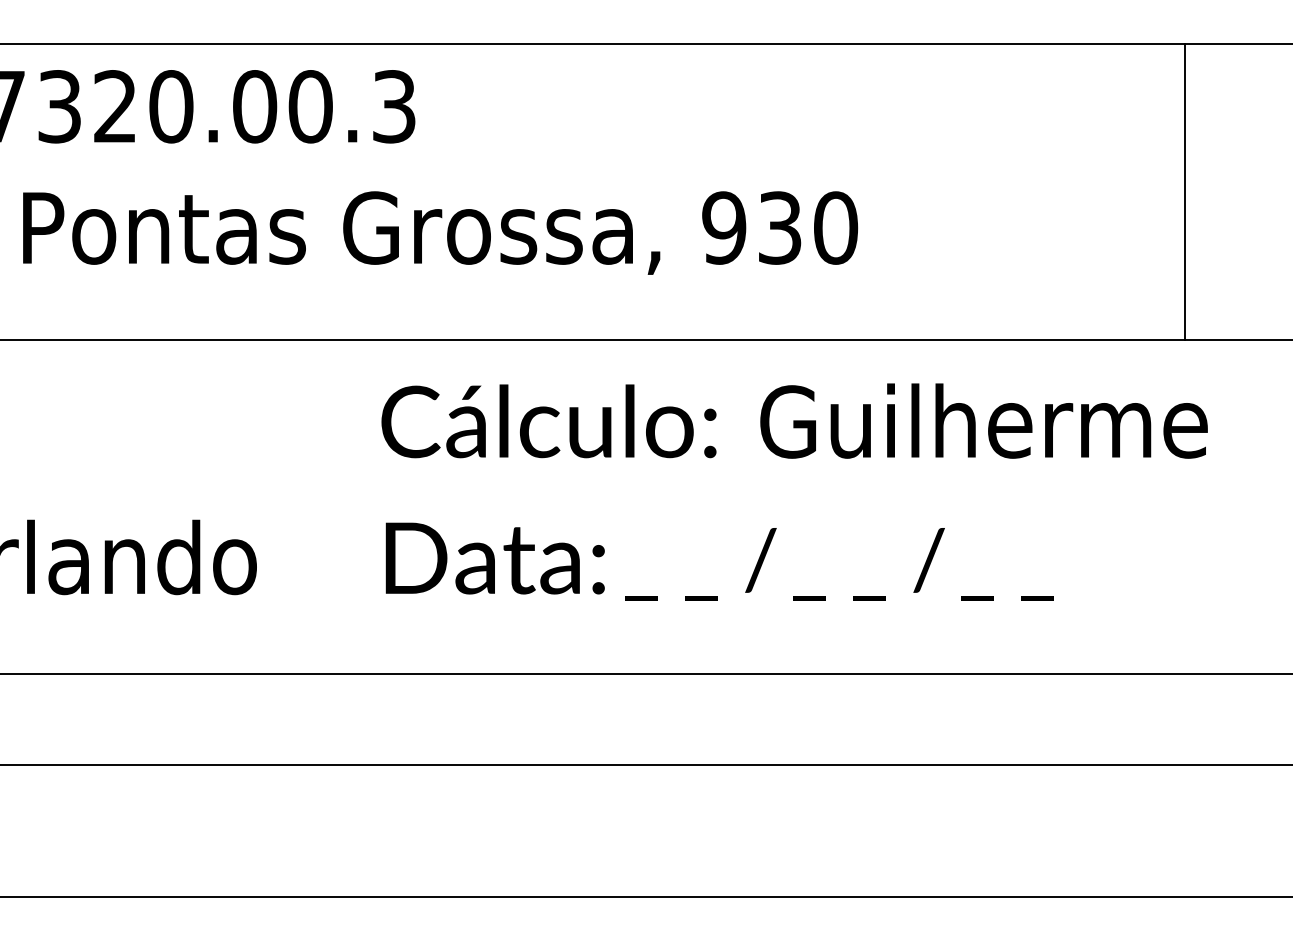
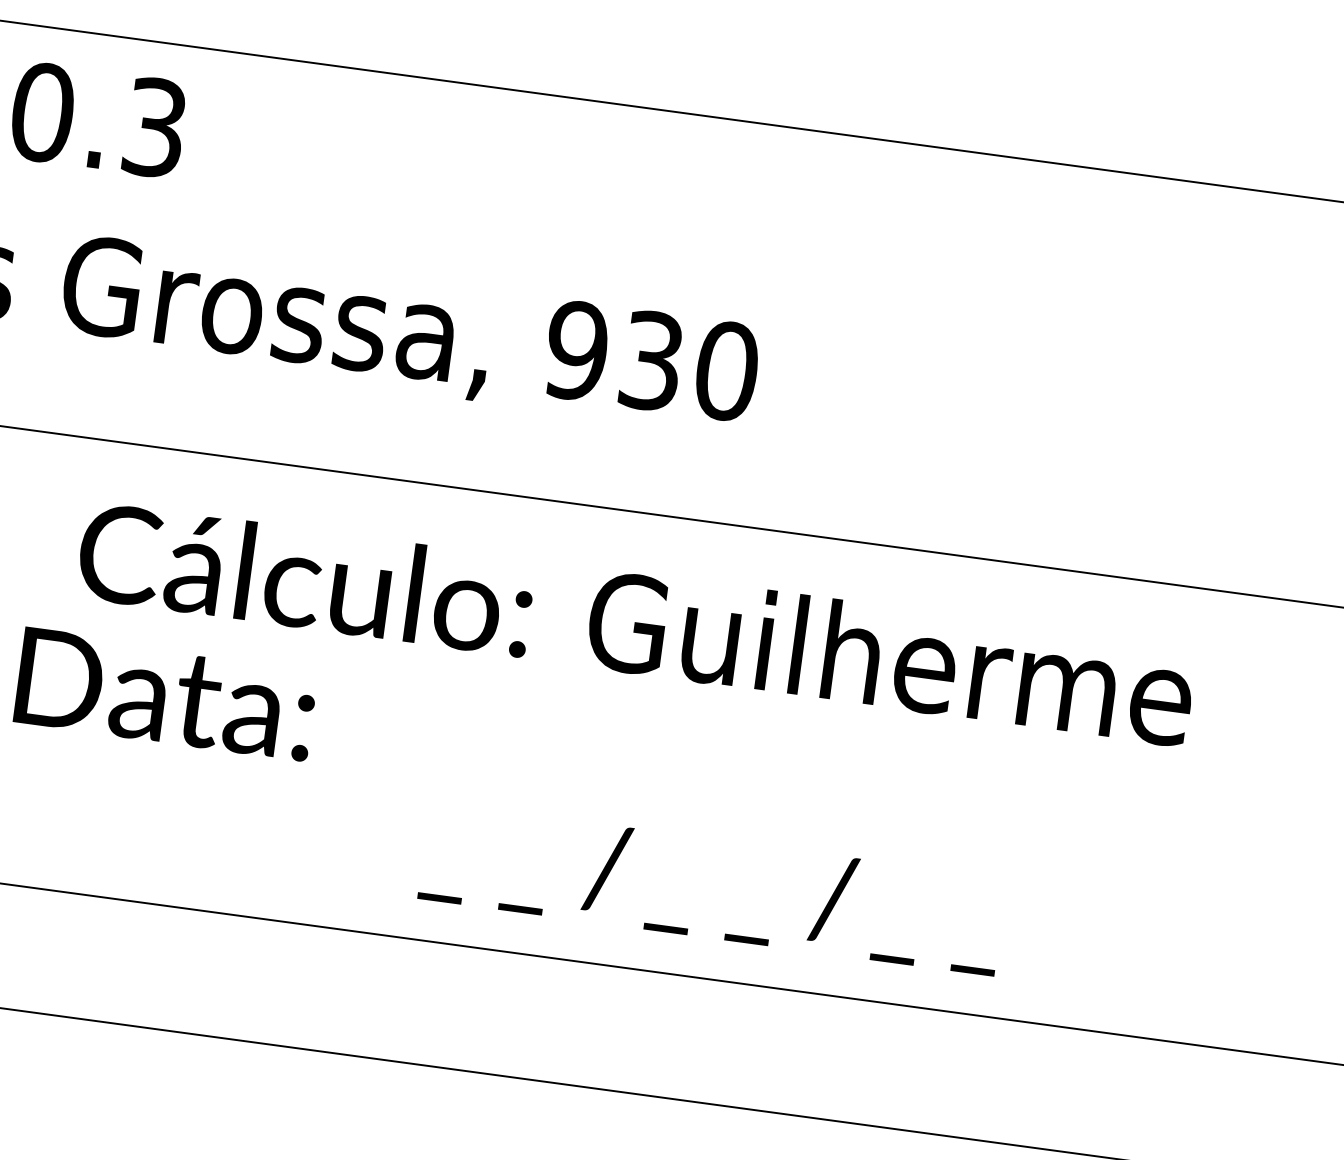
line: (1184, 191) -> (1202, 385), removed
text: (494, 558) -> (165, 694), moved
text: (839, 564) -> (712, 888), moved

